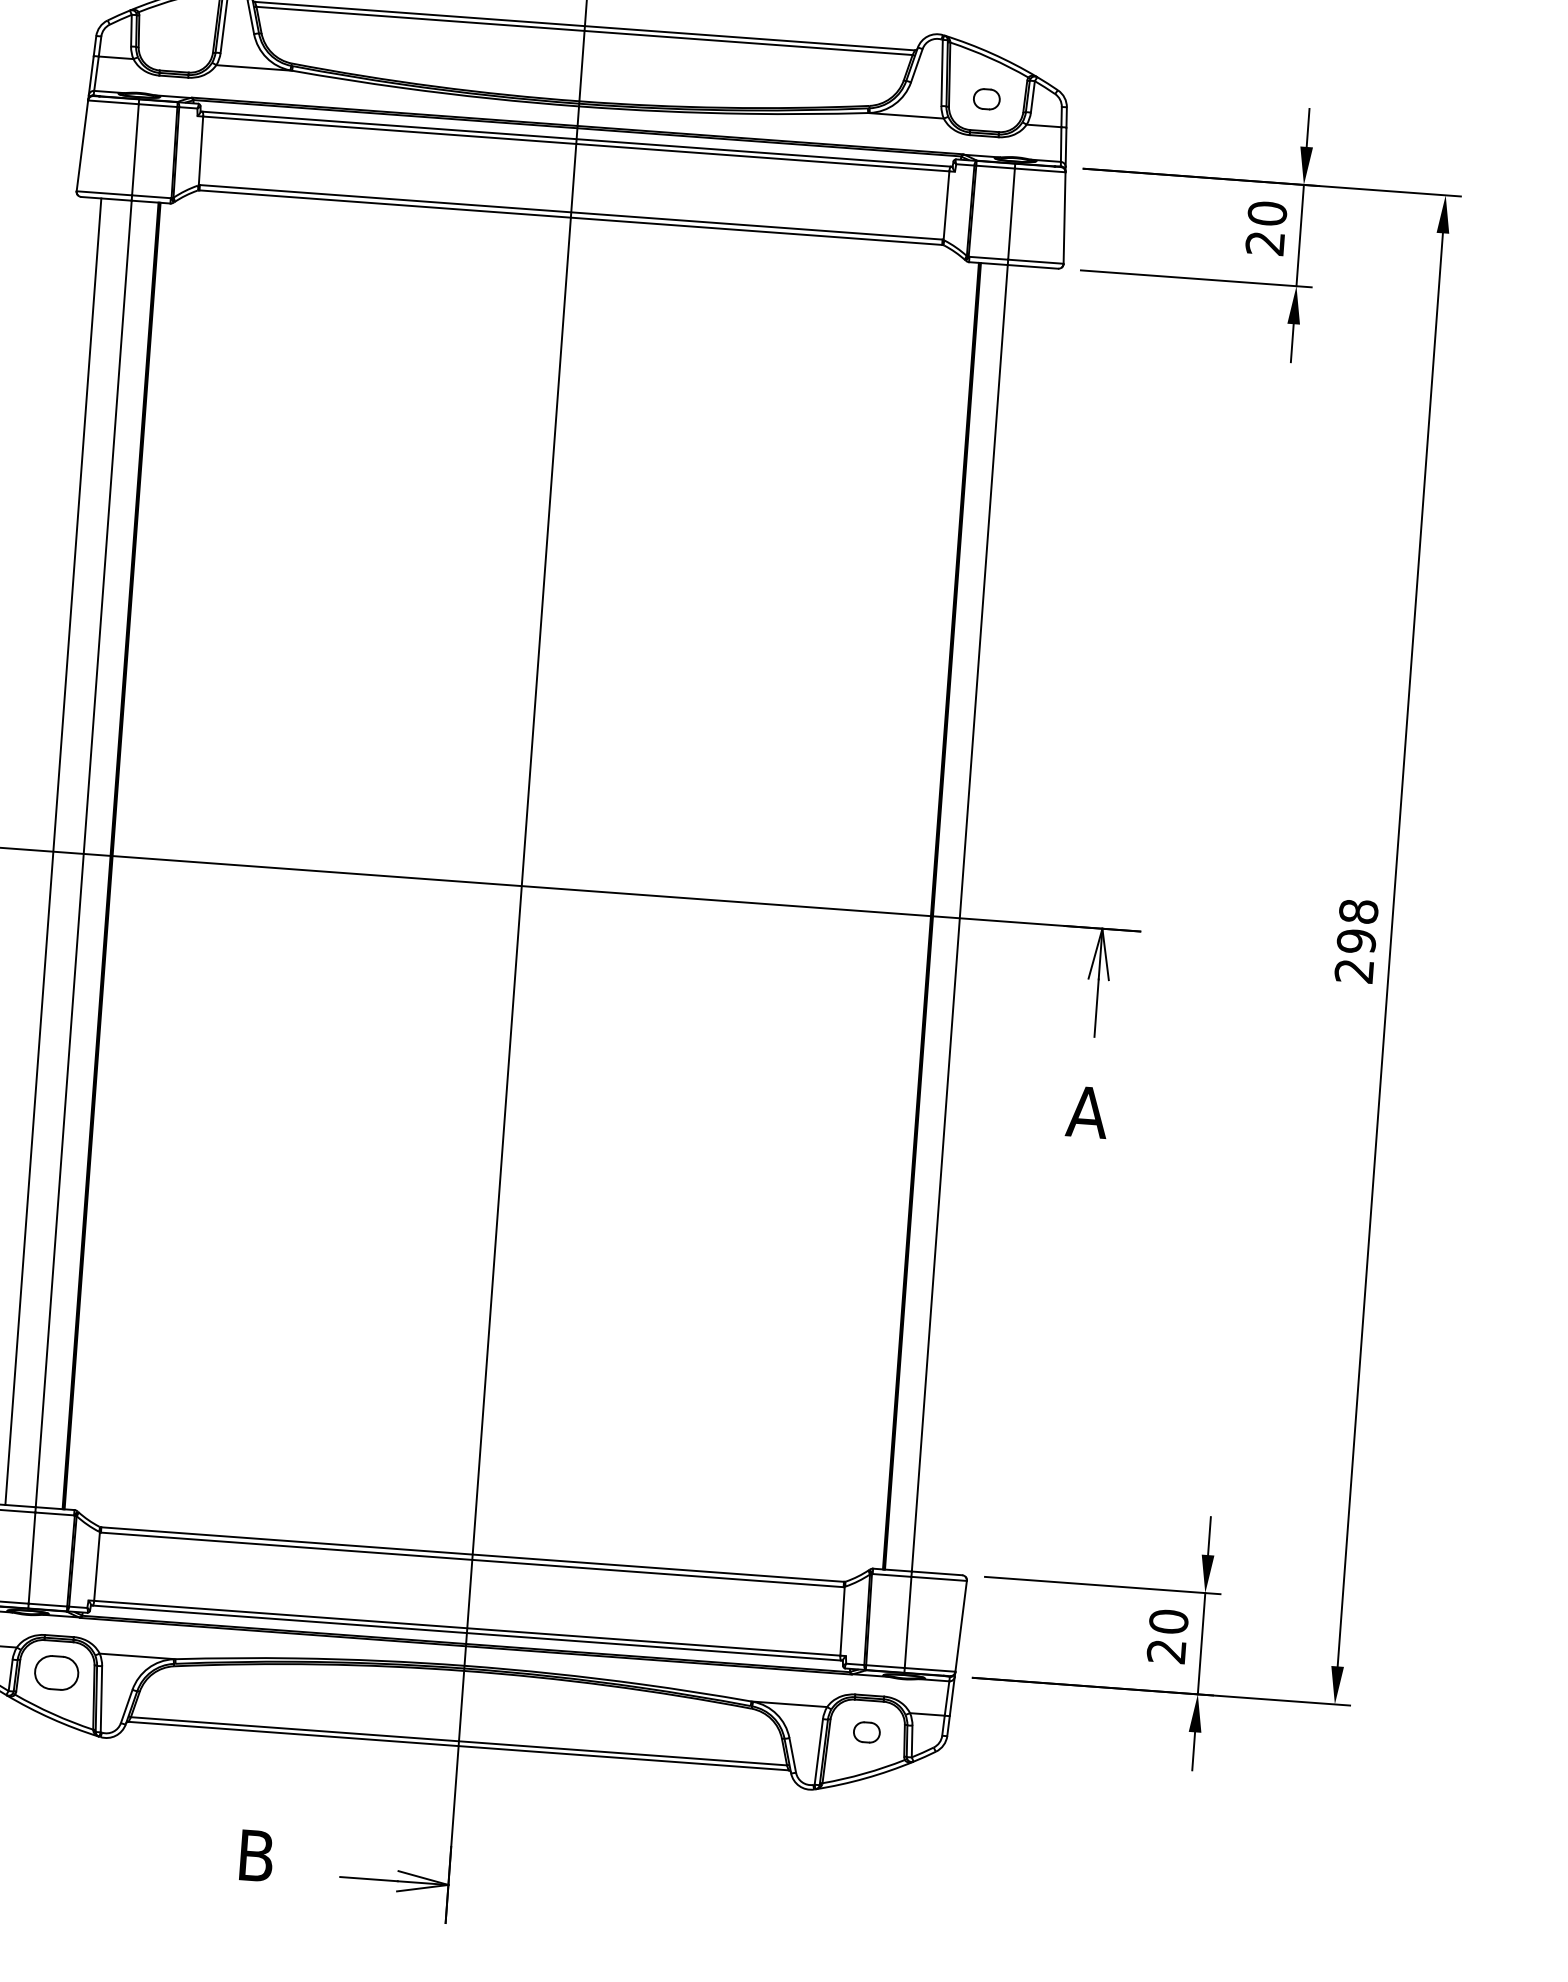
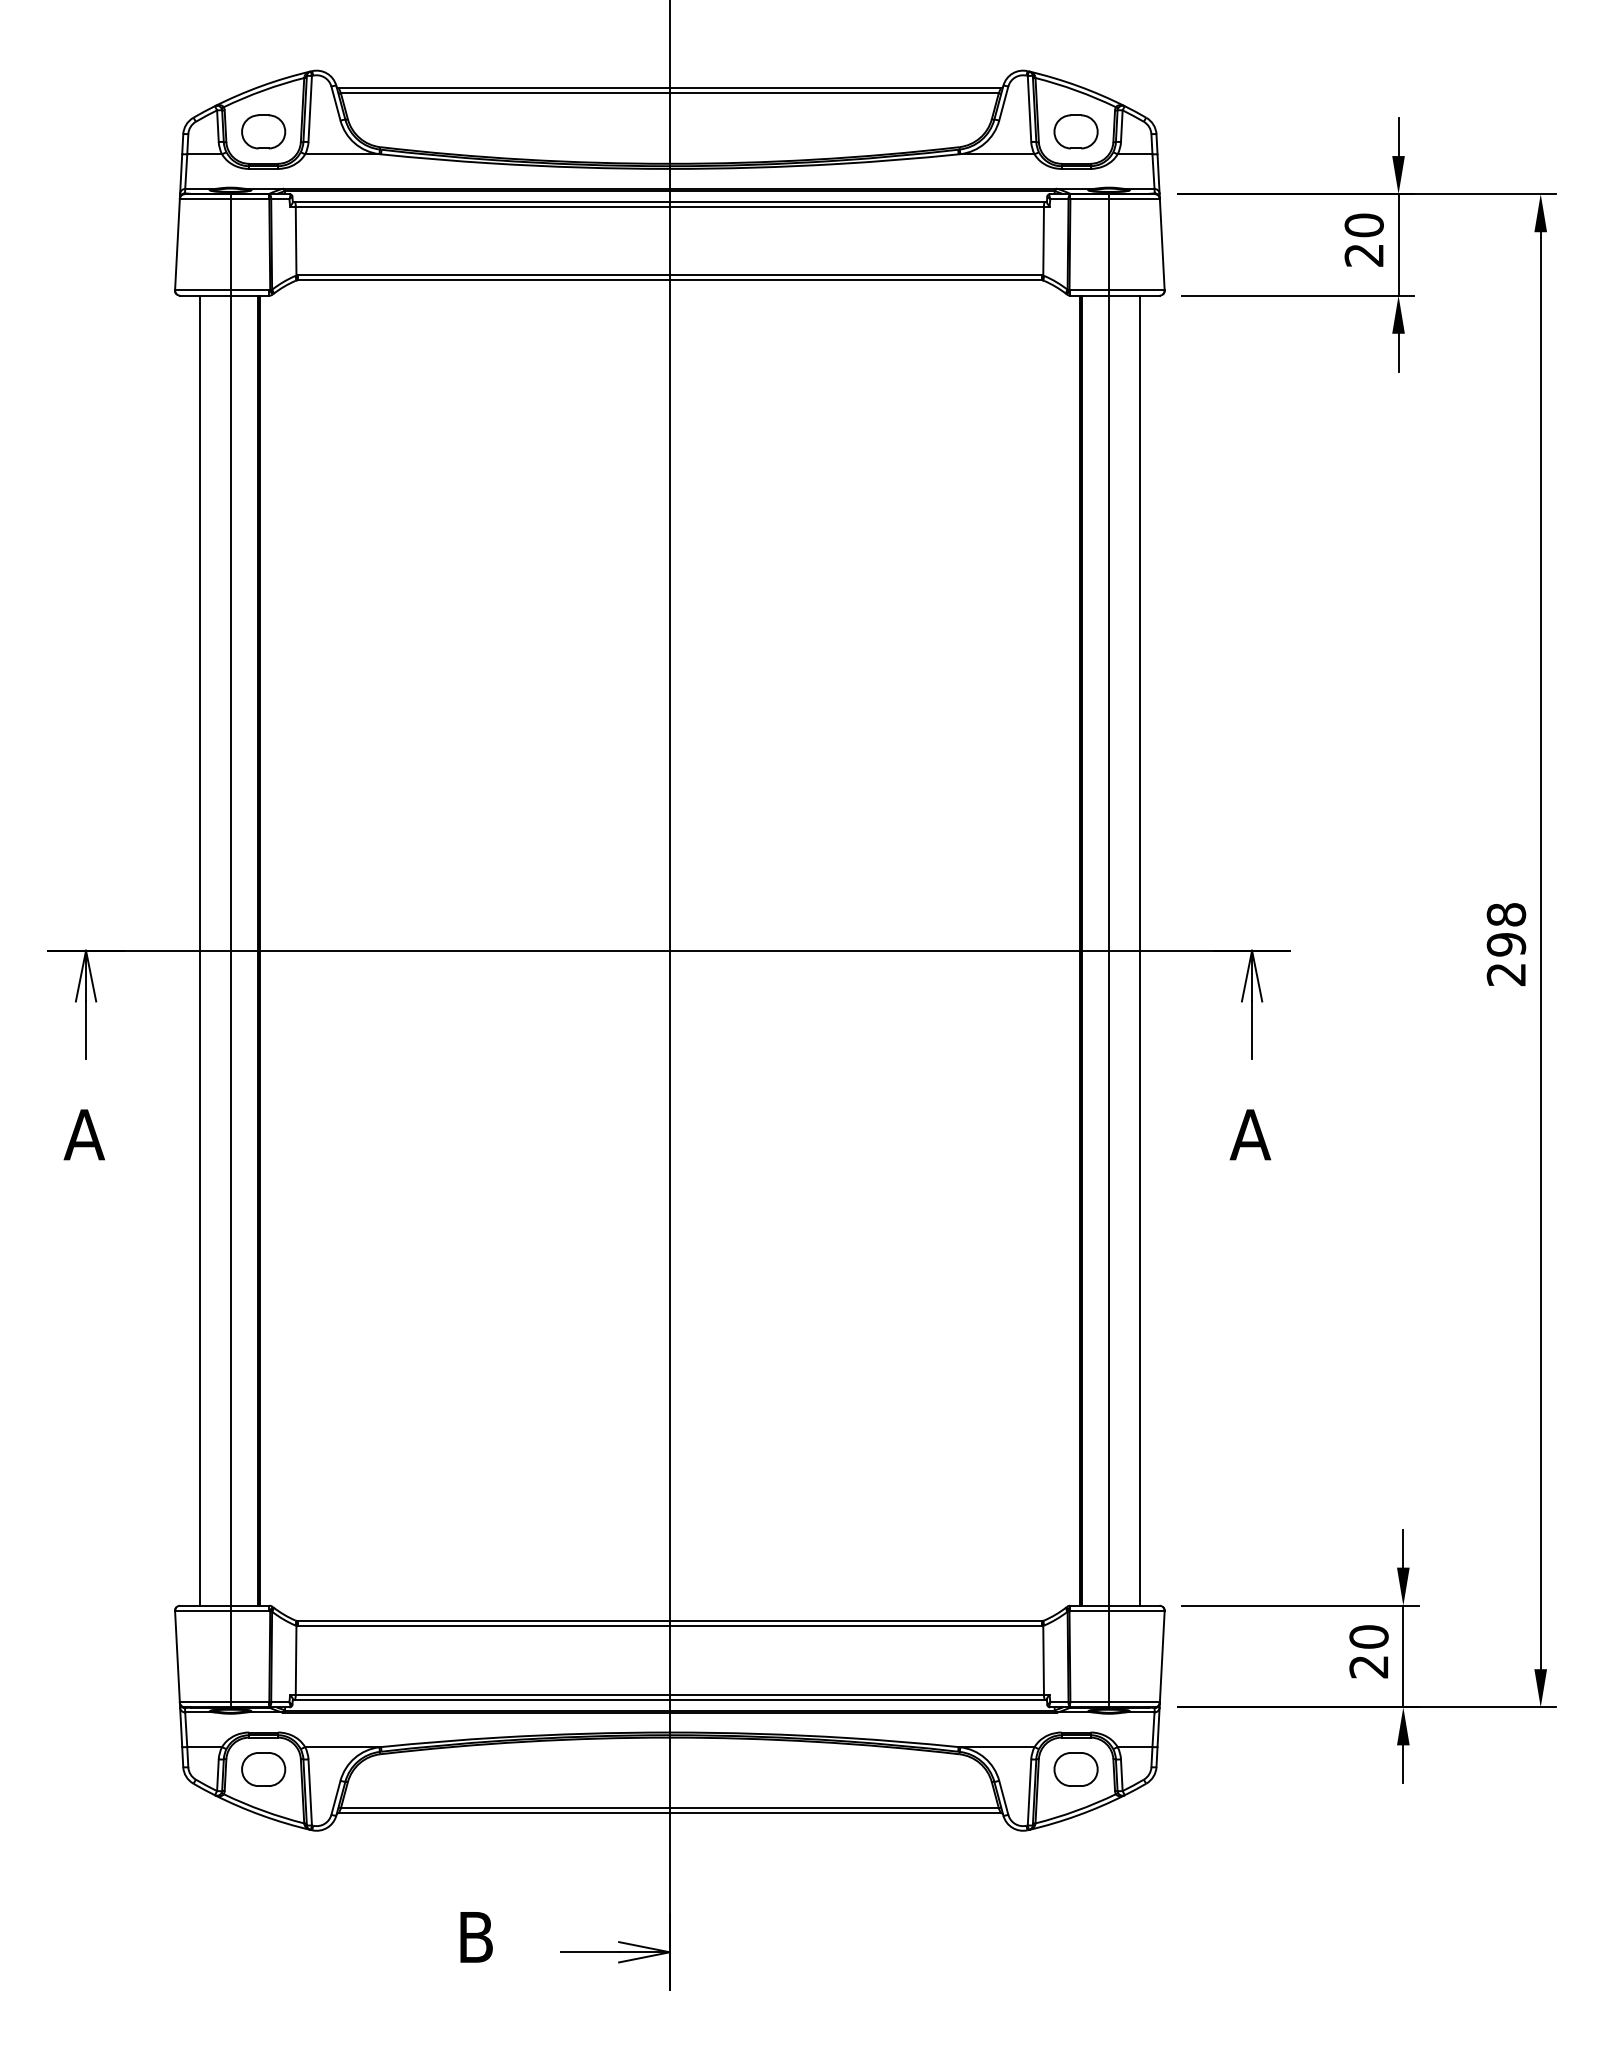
part: (176, 39) -> (263, 131), added
part: (986, 98) -> (1075, 131), size x1.67
line: (990, 920) -> (1139, 950), added
part: (866, 1732) -> (1075, 1769), size x1.67

